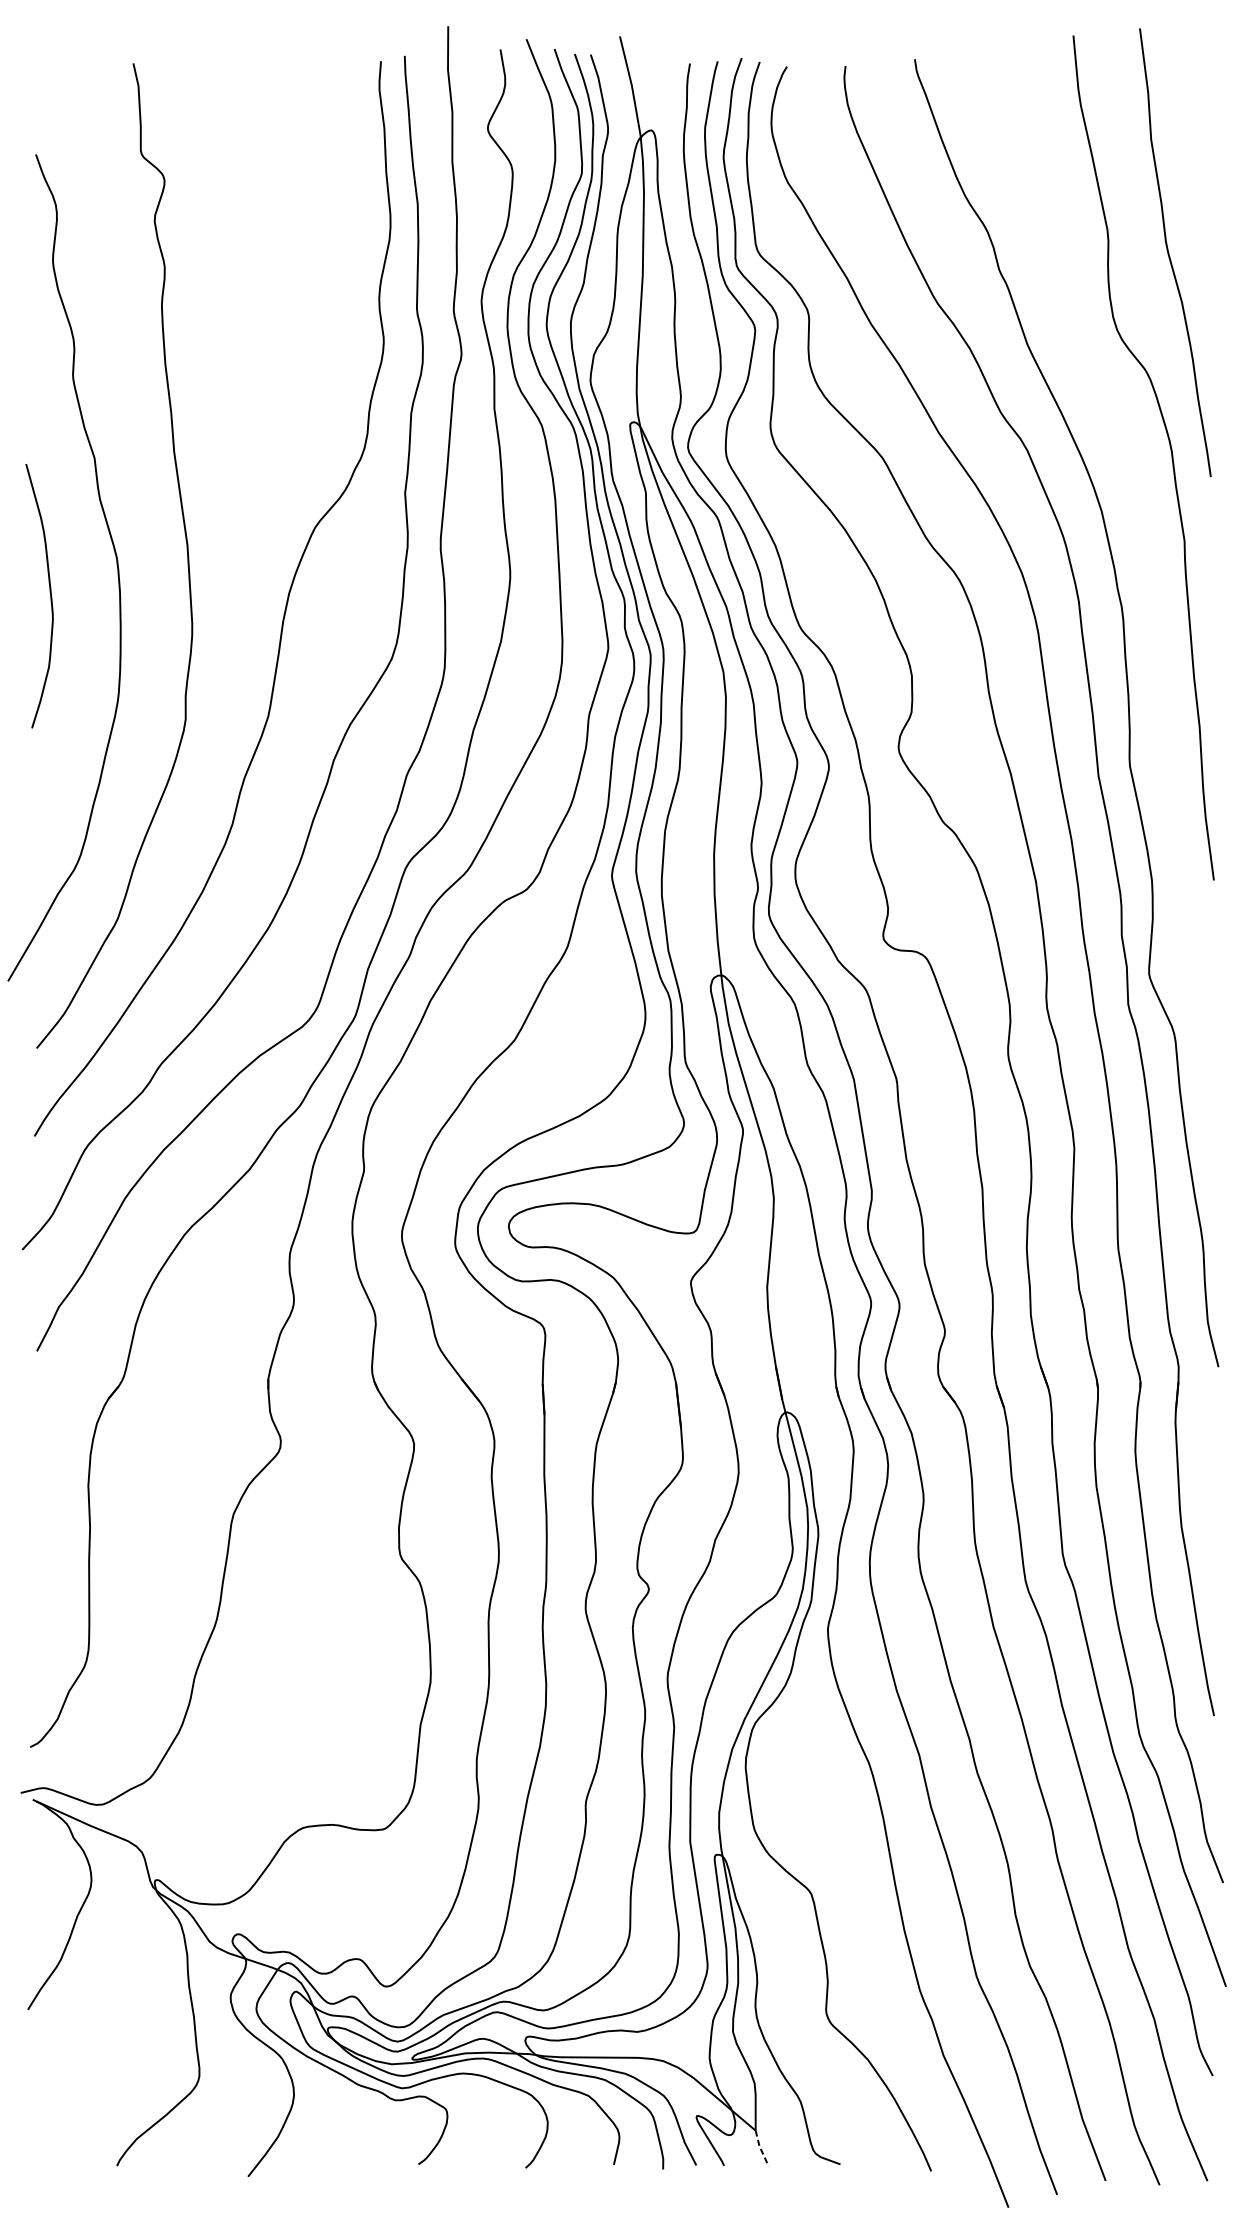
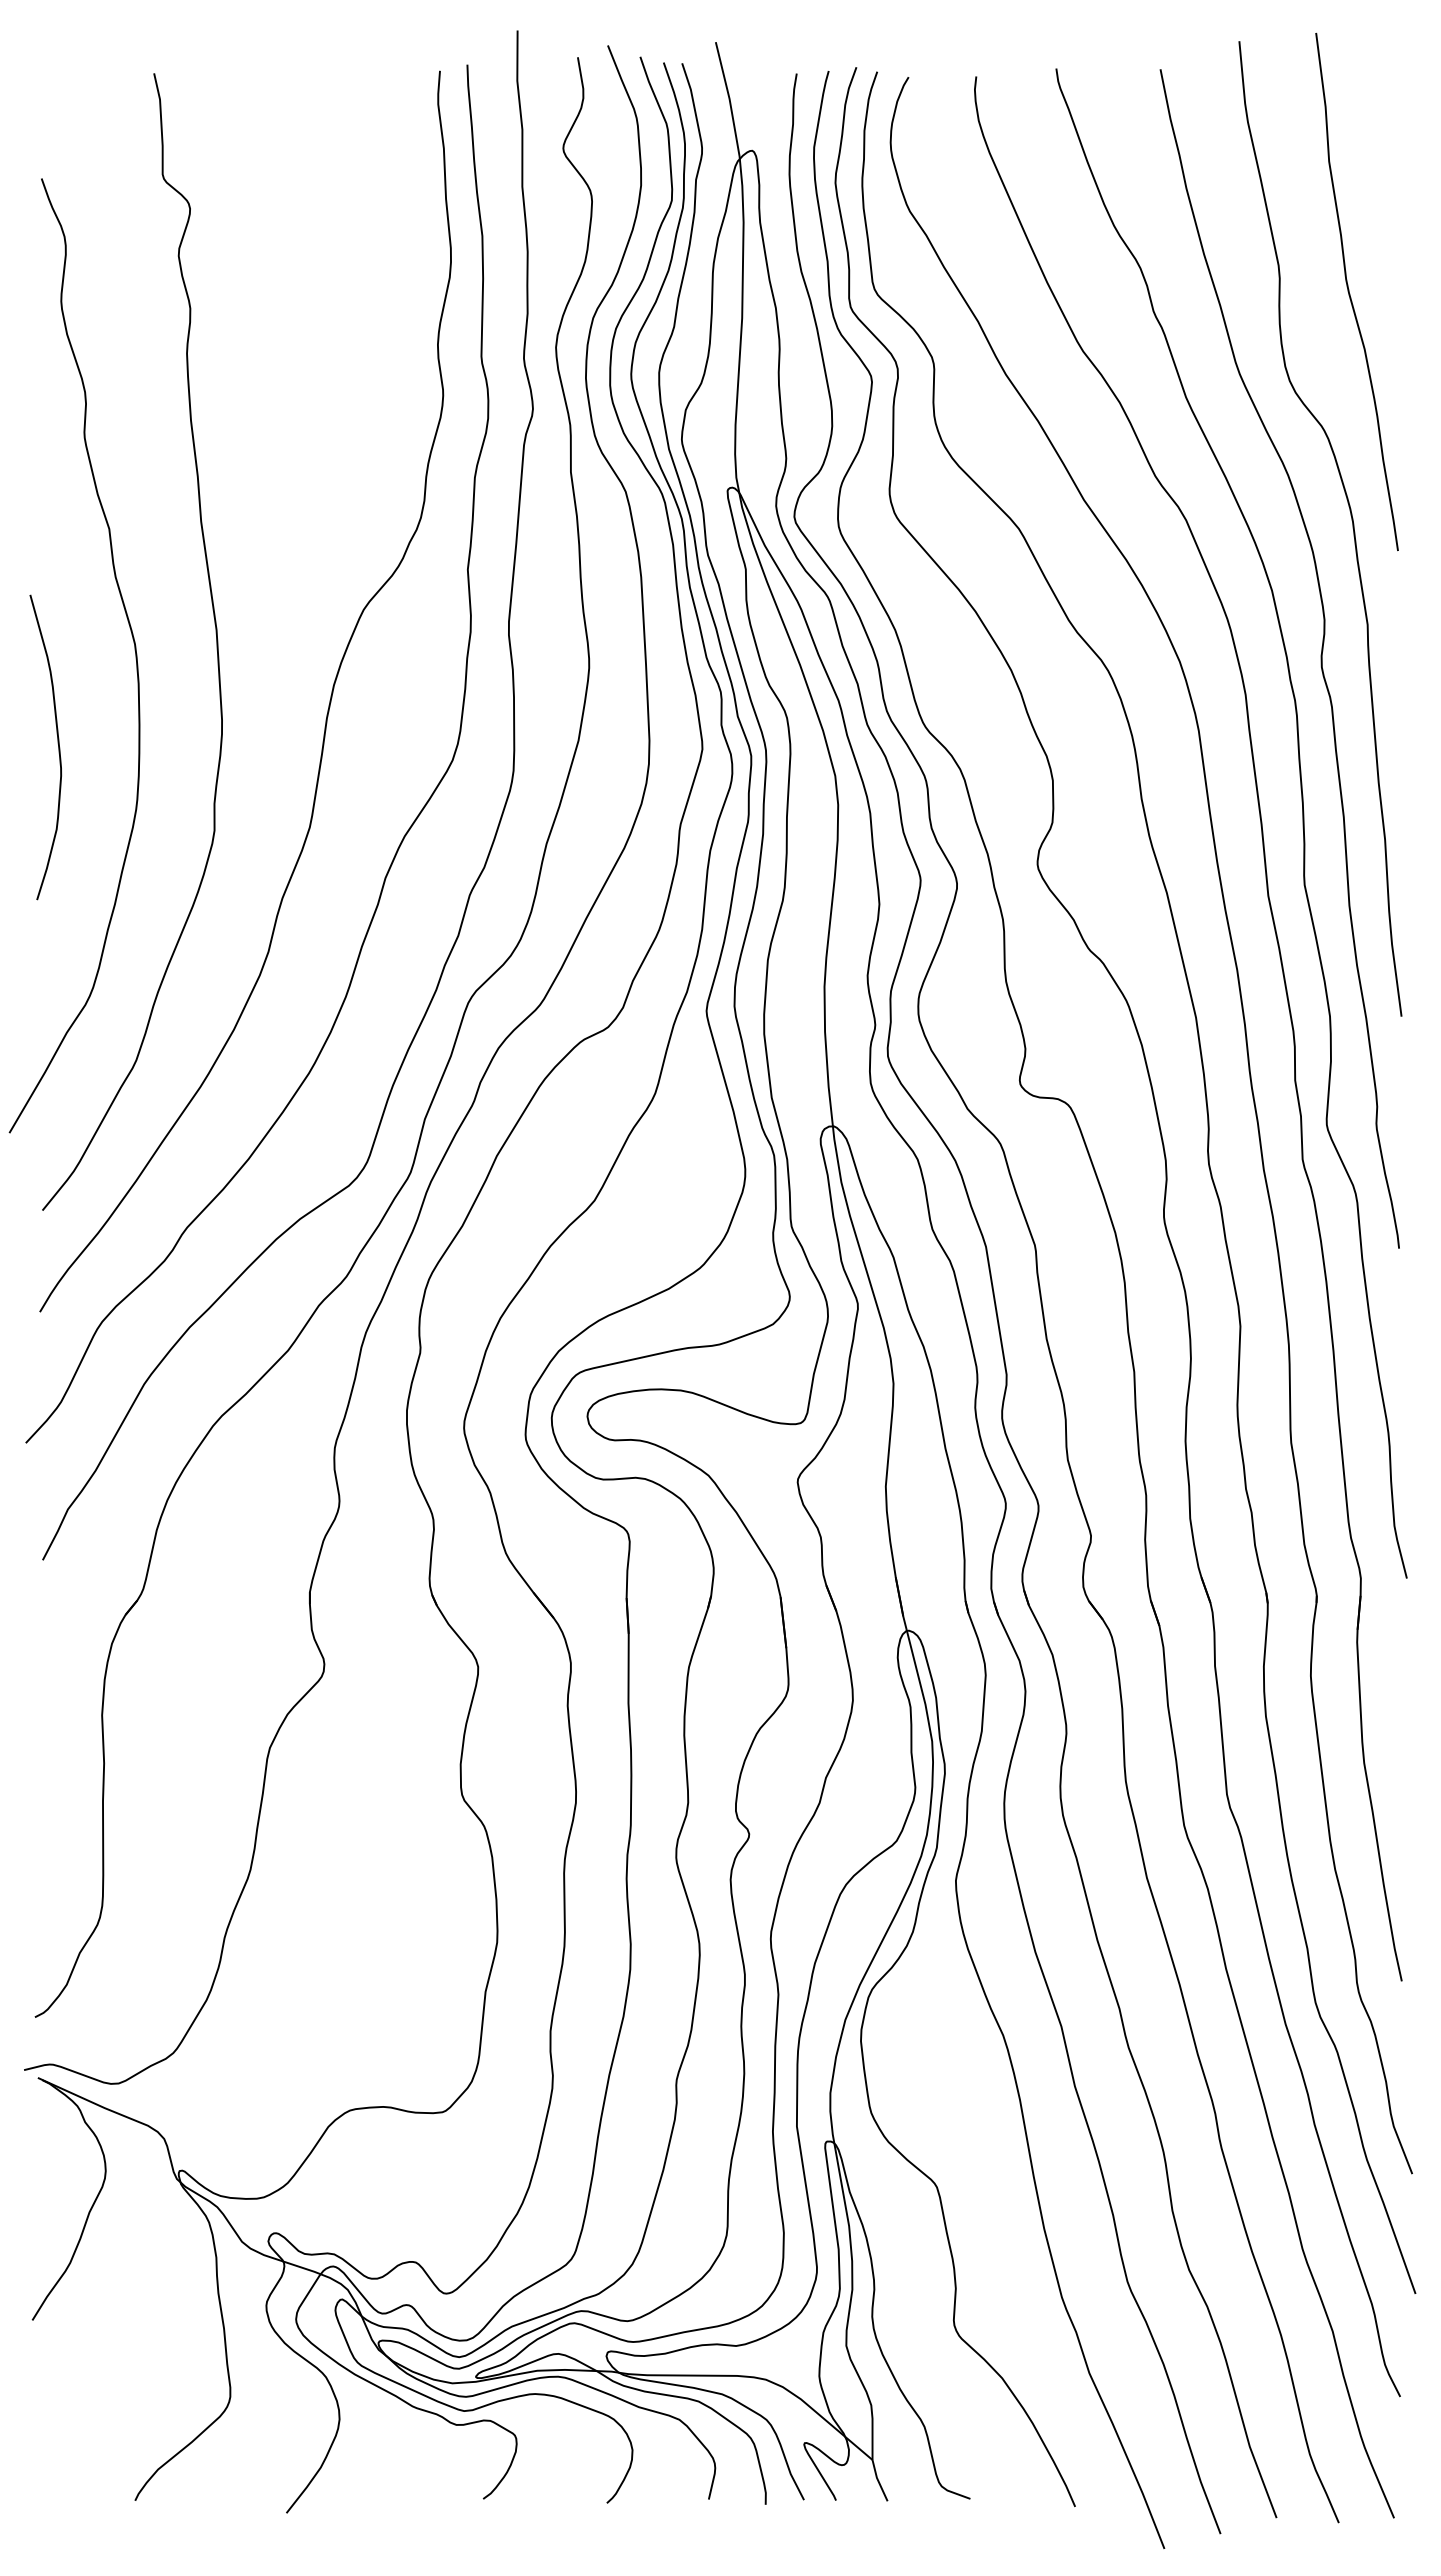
curve: (1143, 570) -> (1320, 658), added
curve: (49, 592) -> (57, 743), moved
line: (760, 2148) -> (878, 2480), dashed -> solid

